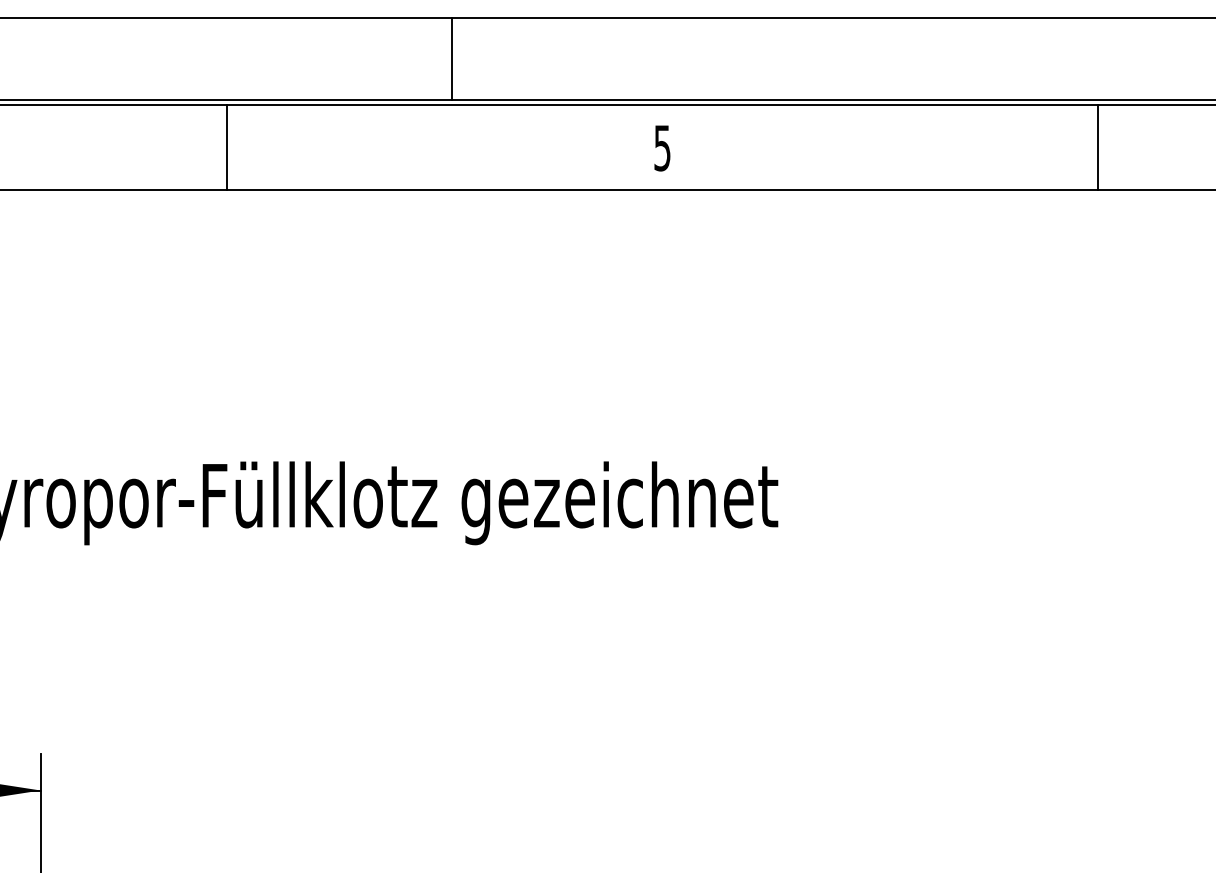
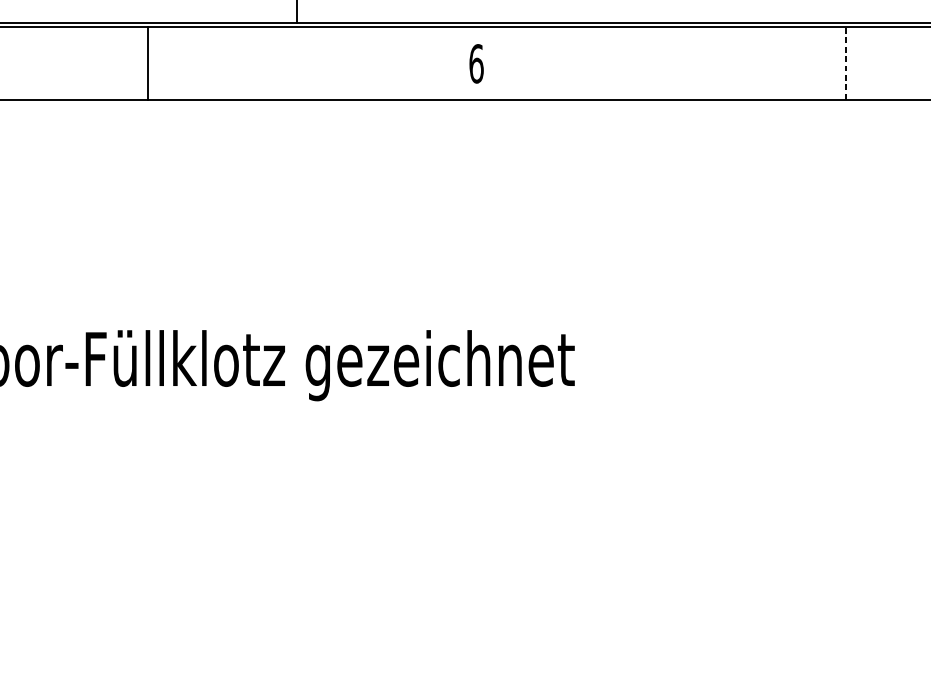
line: (227, 147) -> (147, 63), moved
text: (662, 147) -> (476, 63), 5 -> 6
line: (1097, 147) -> (846, 63), solid -> dashed

